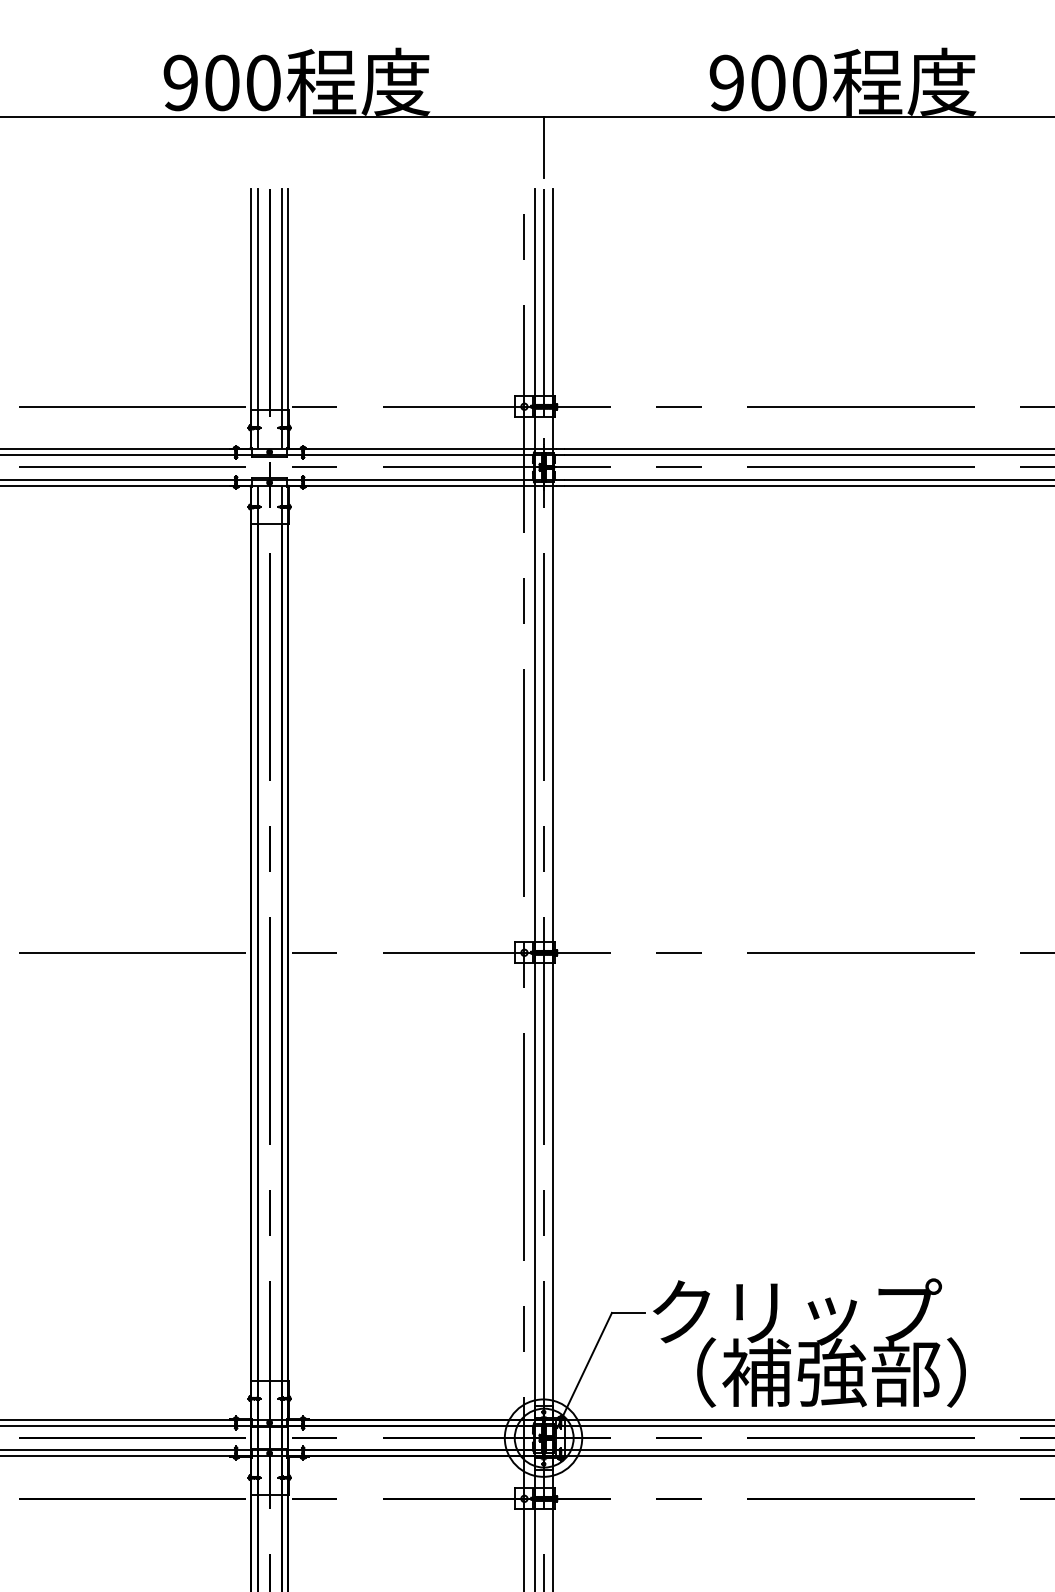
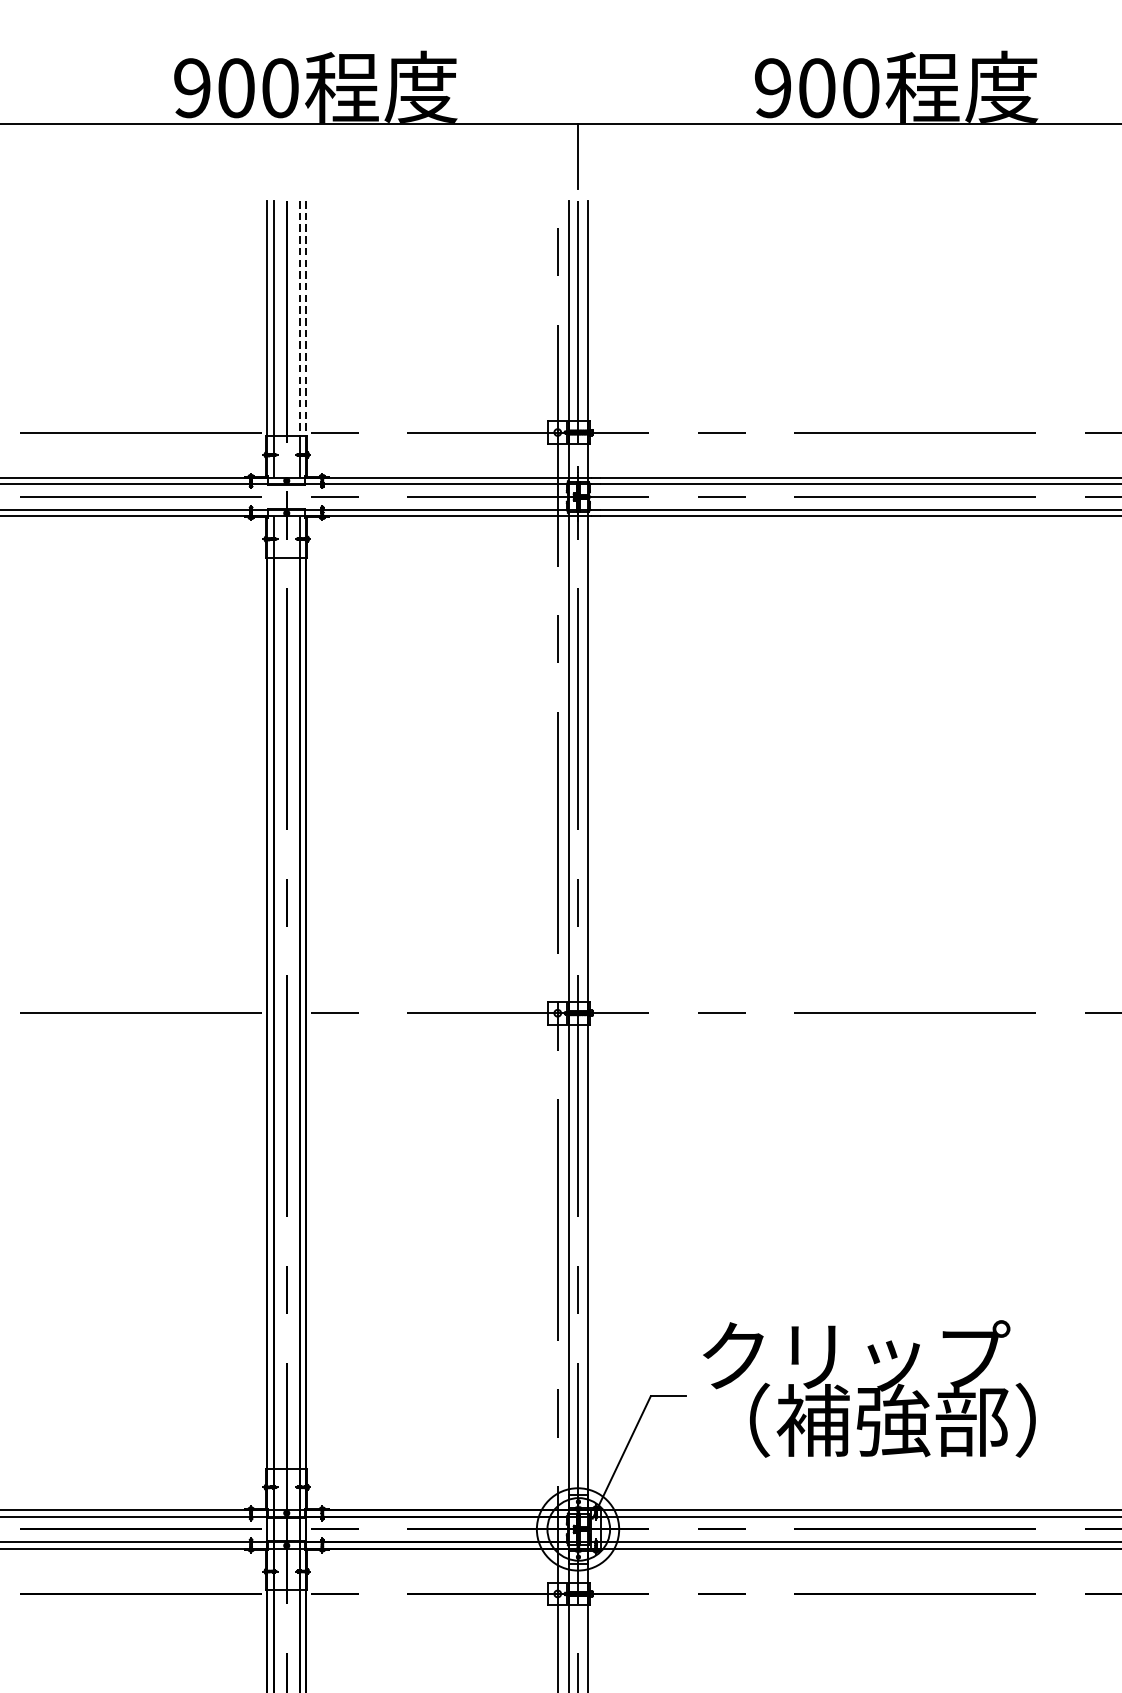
line: (281, 299) -> (299, 318), solid -> dashed
line: (287, 299) -> (305, 318), solid -> dashed
text: (809, 1342) -> (869, 1388), moved

